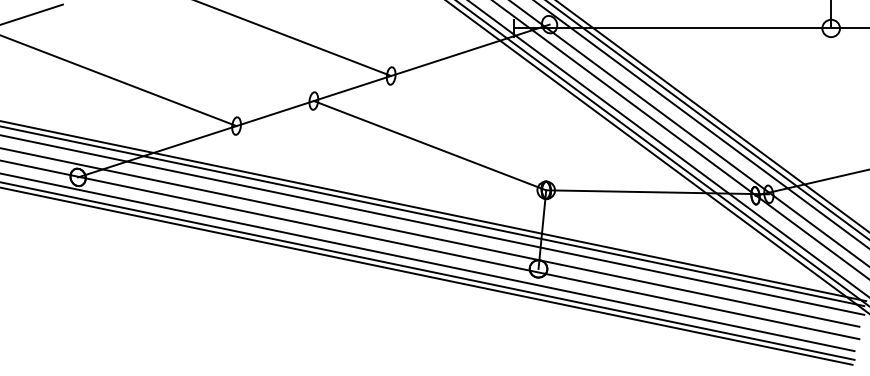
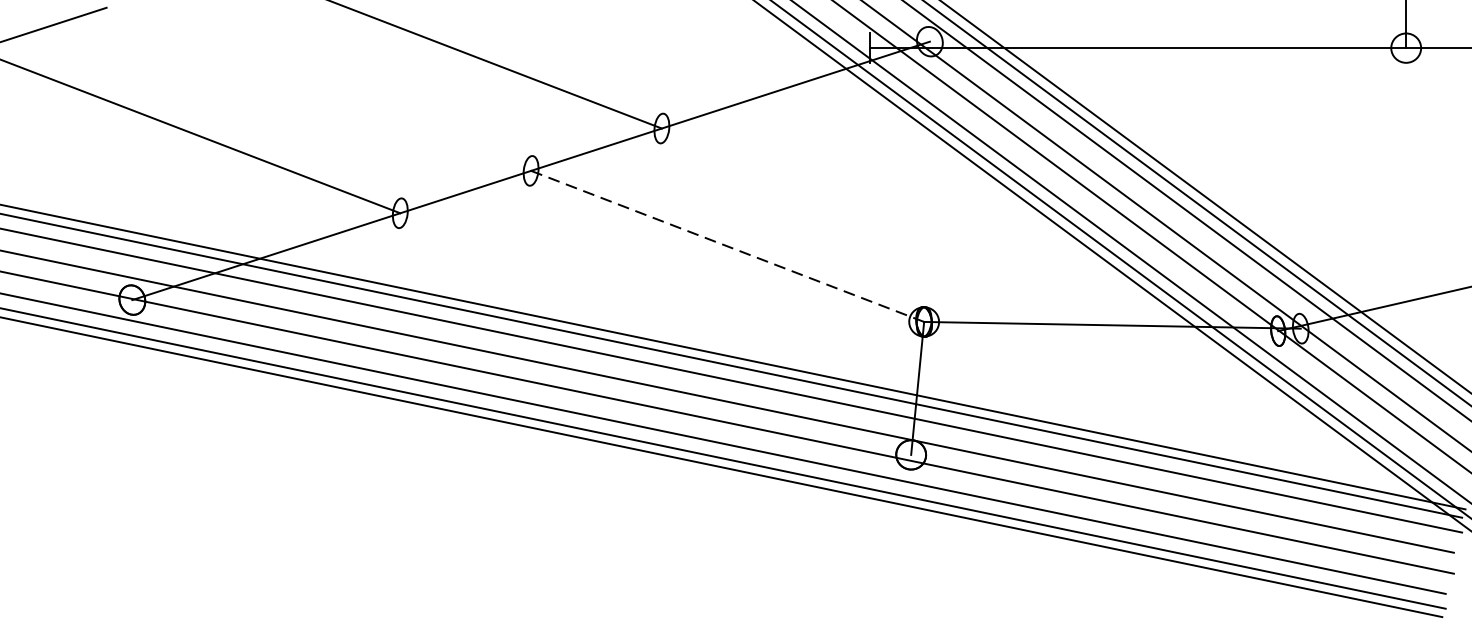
line: (430, 145) -> (728, 246), solid -> dashed

